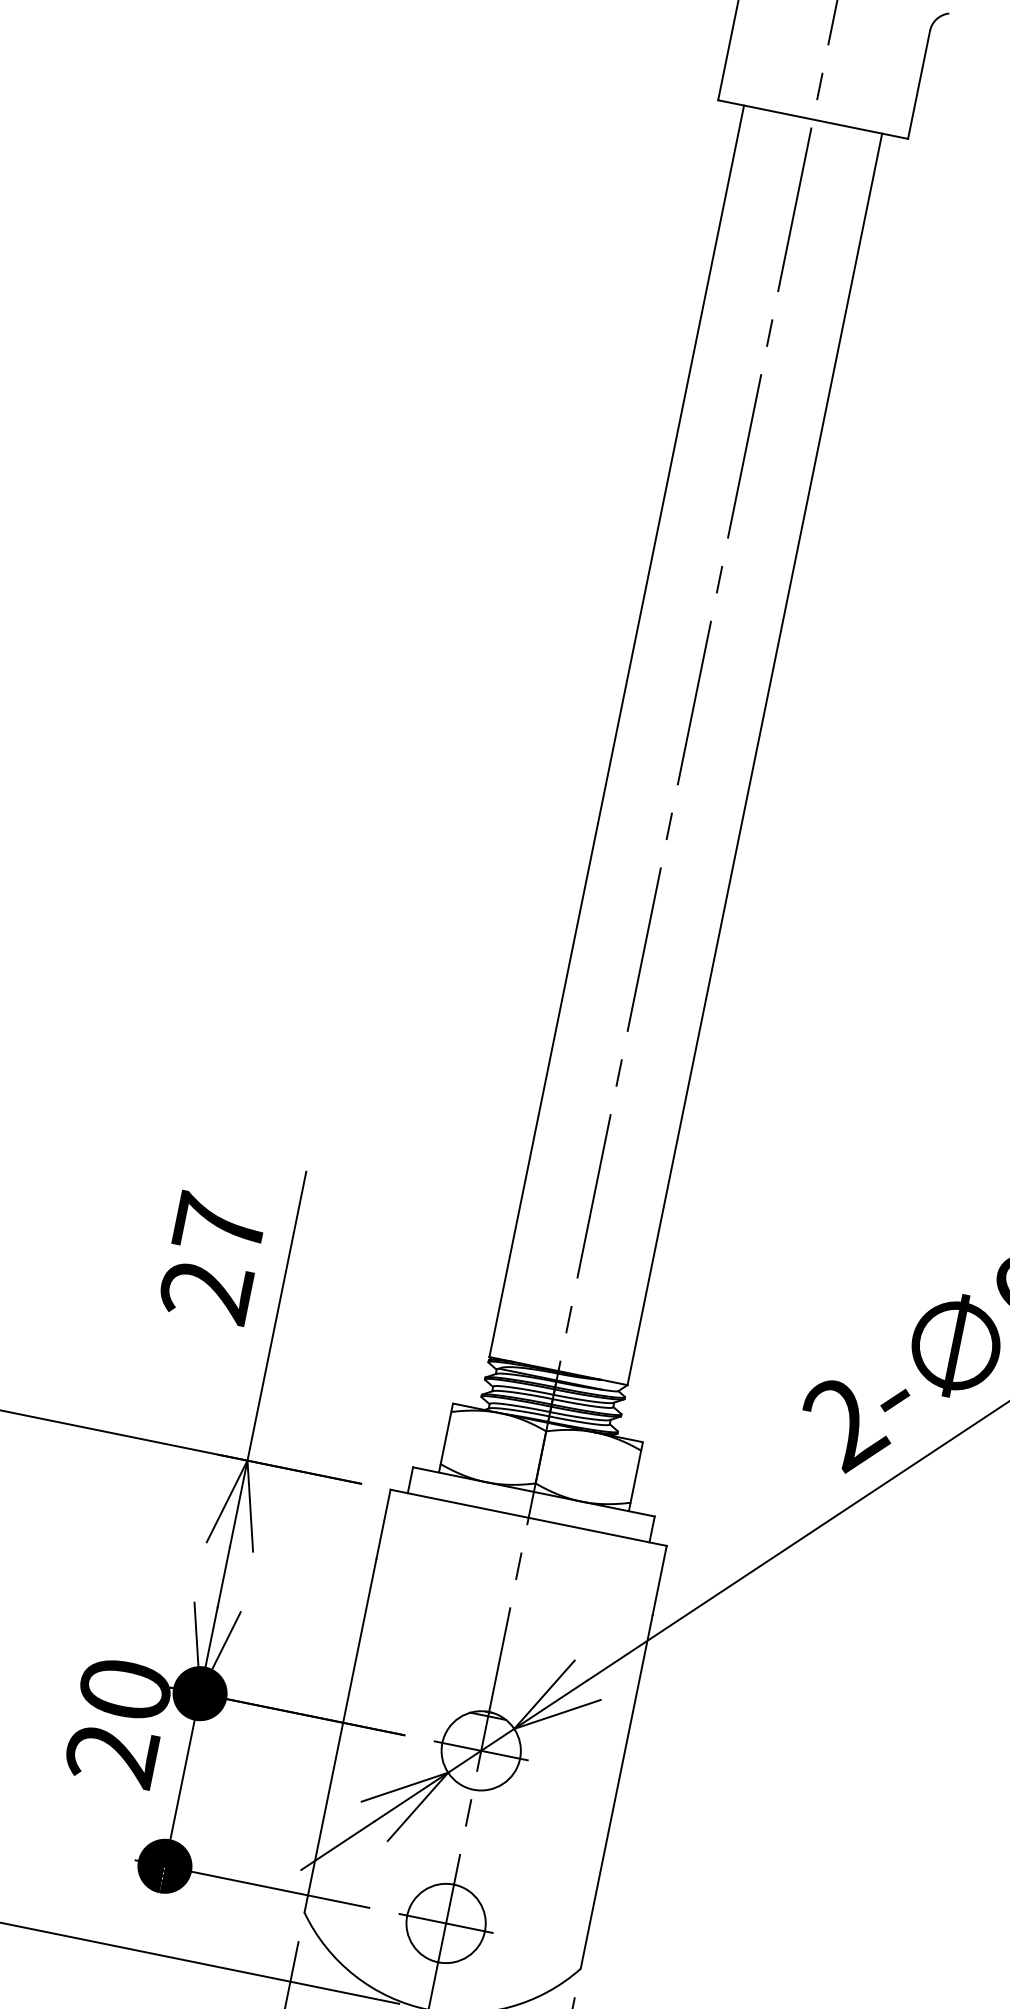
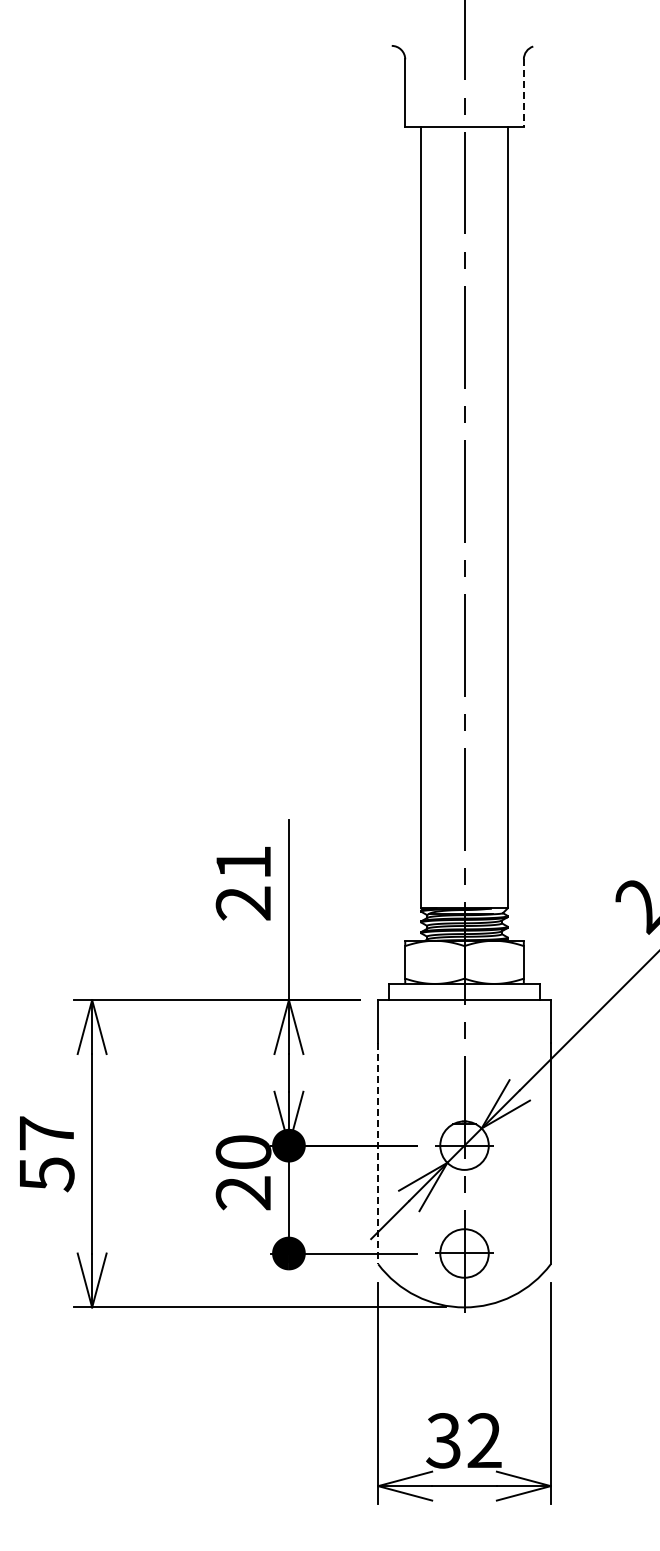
line: (918, 85) -> (523, 93), solid -> dashed
text: (219, 1225) -> (243, 862), 27 -> 21
line: (340, 1735) -> (378, 1153), solid -> dashed

